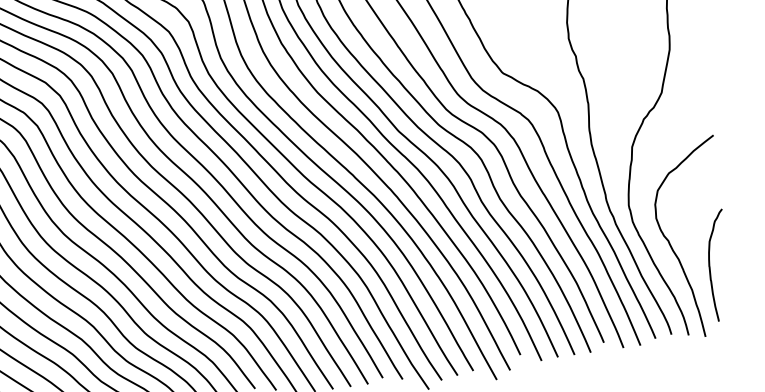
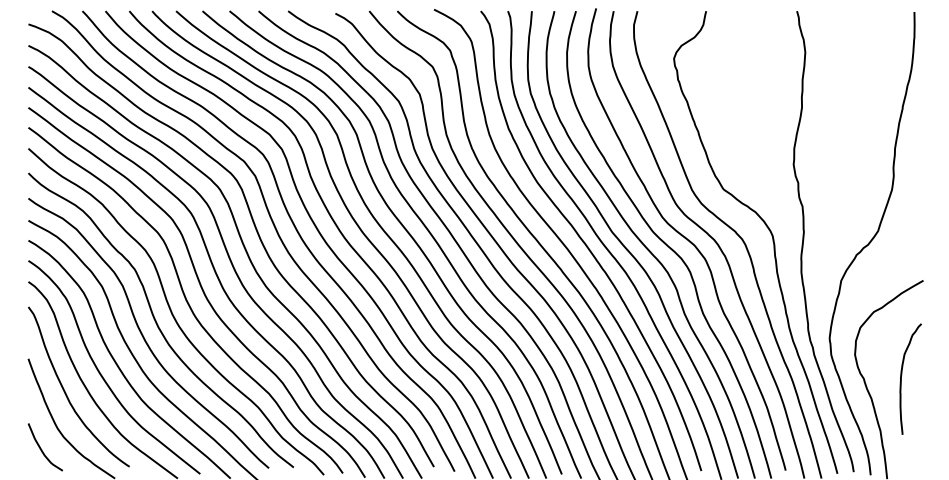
curve: (710, 262) -> (902, 375), moved

